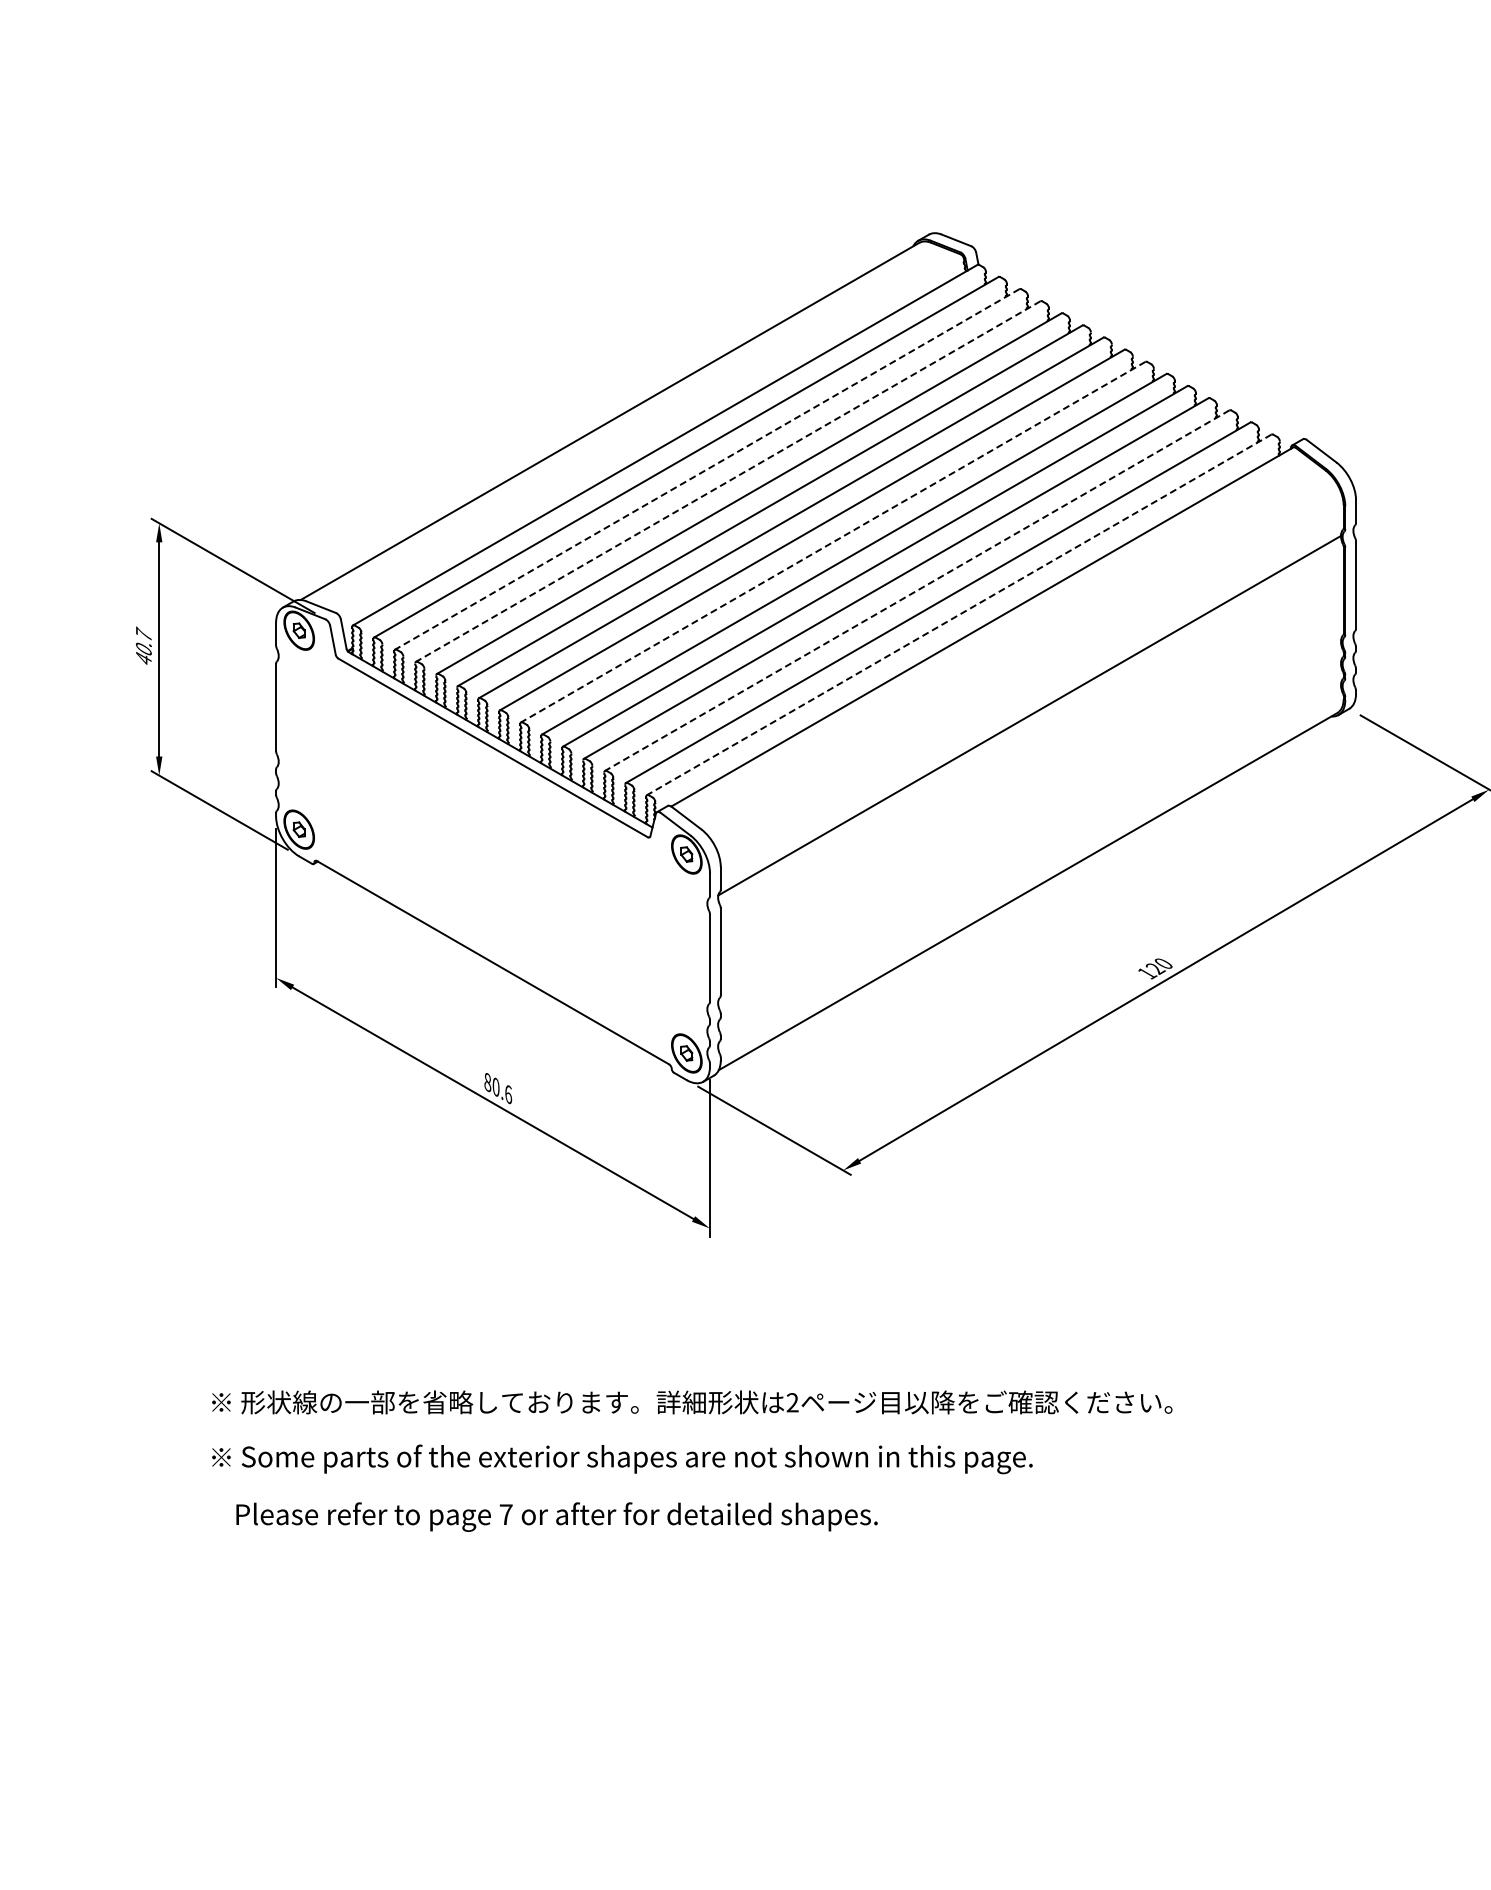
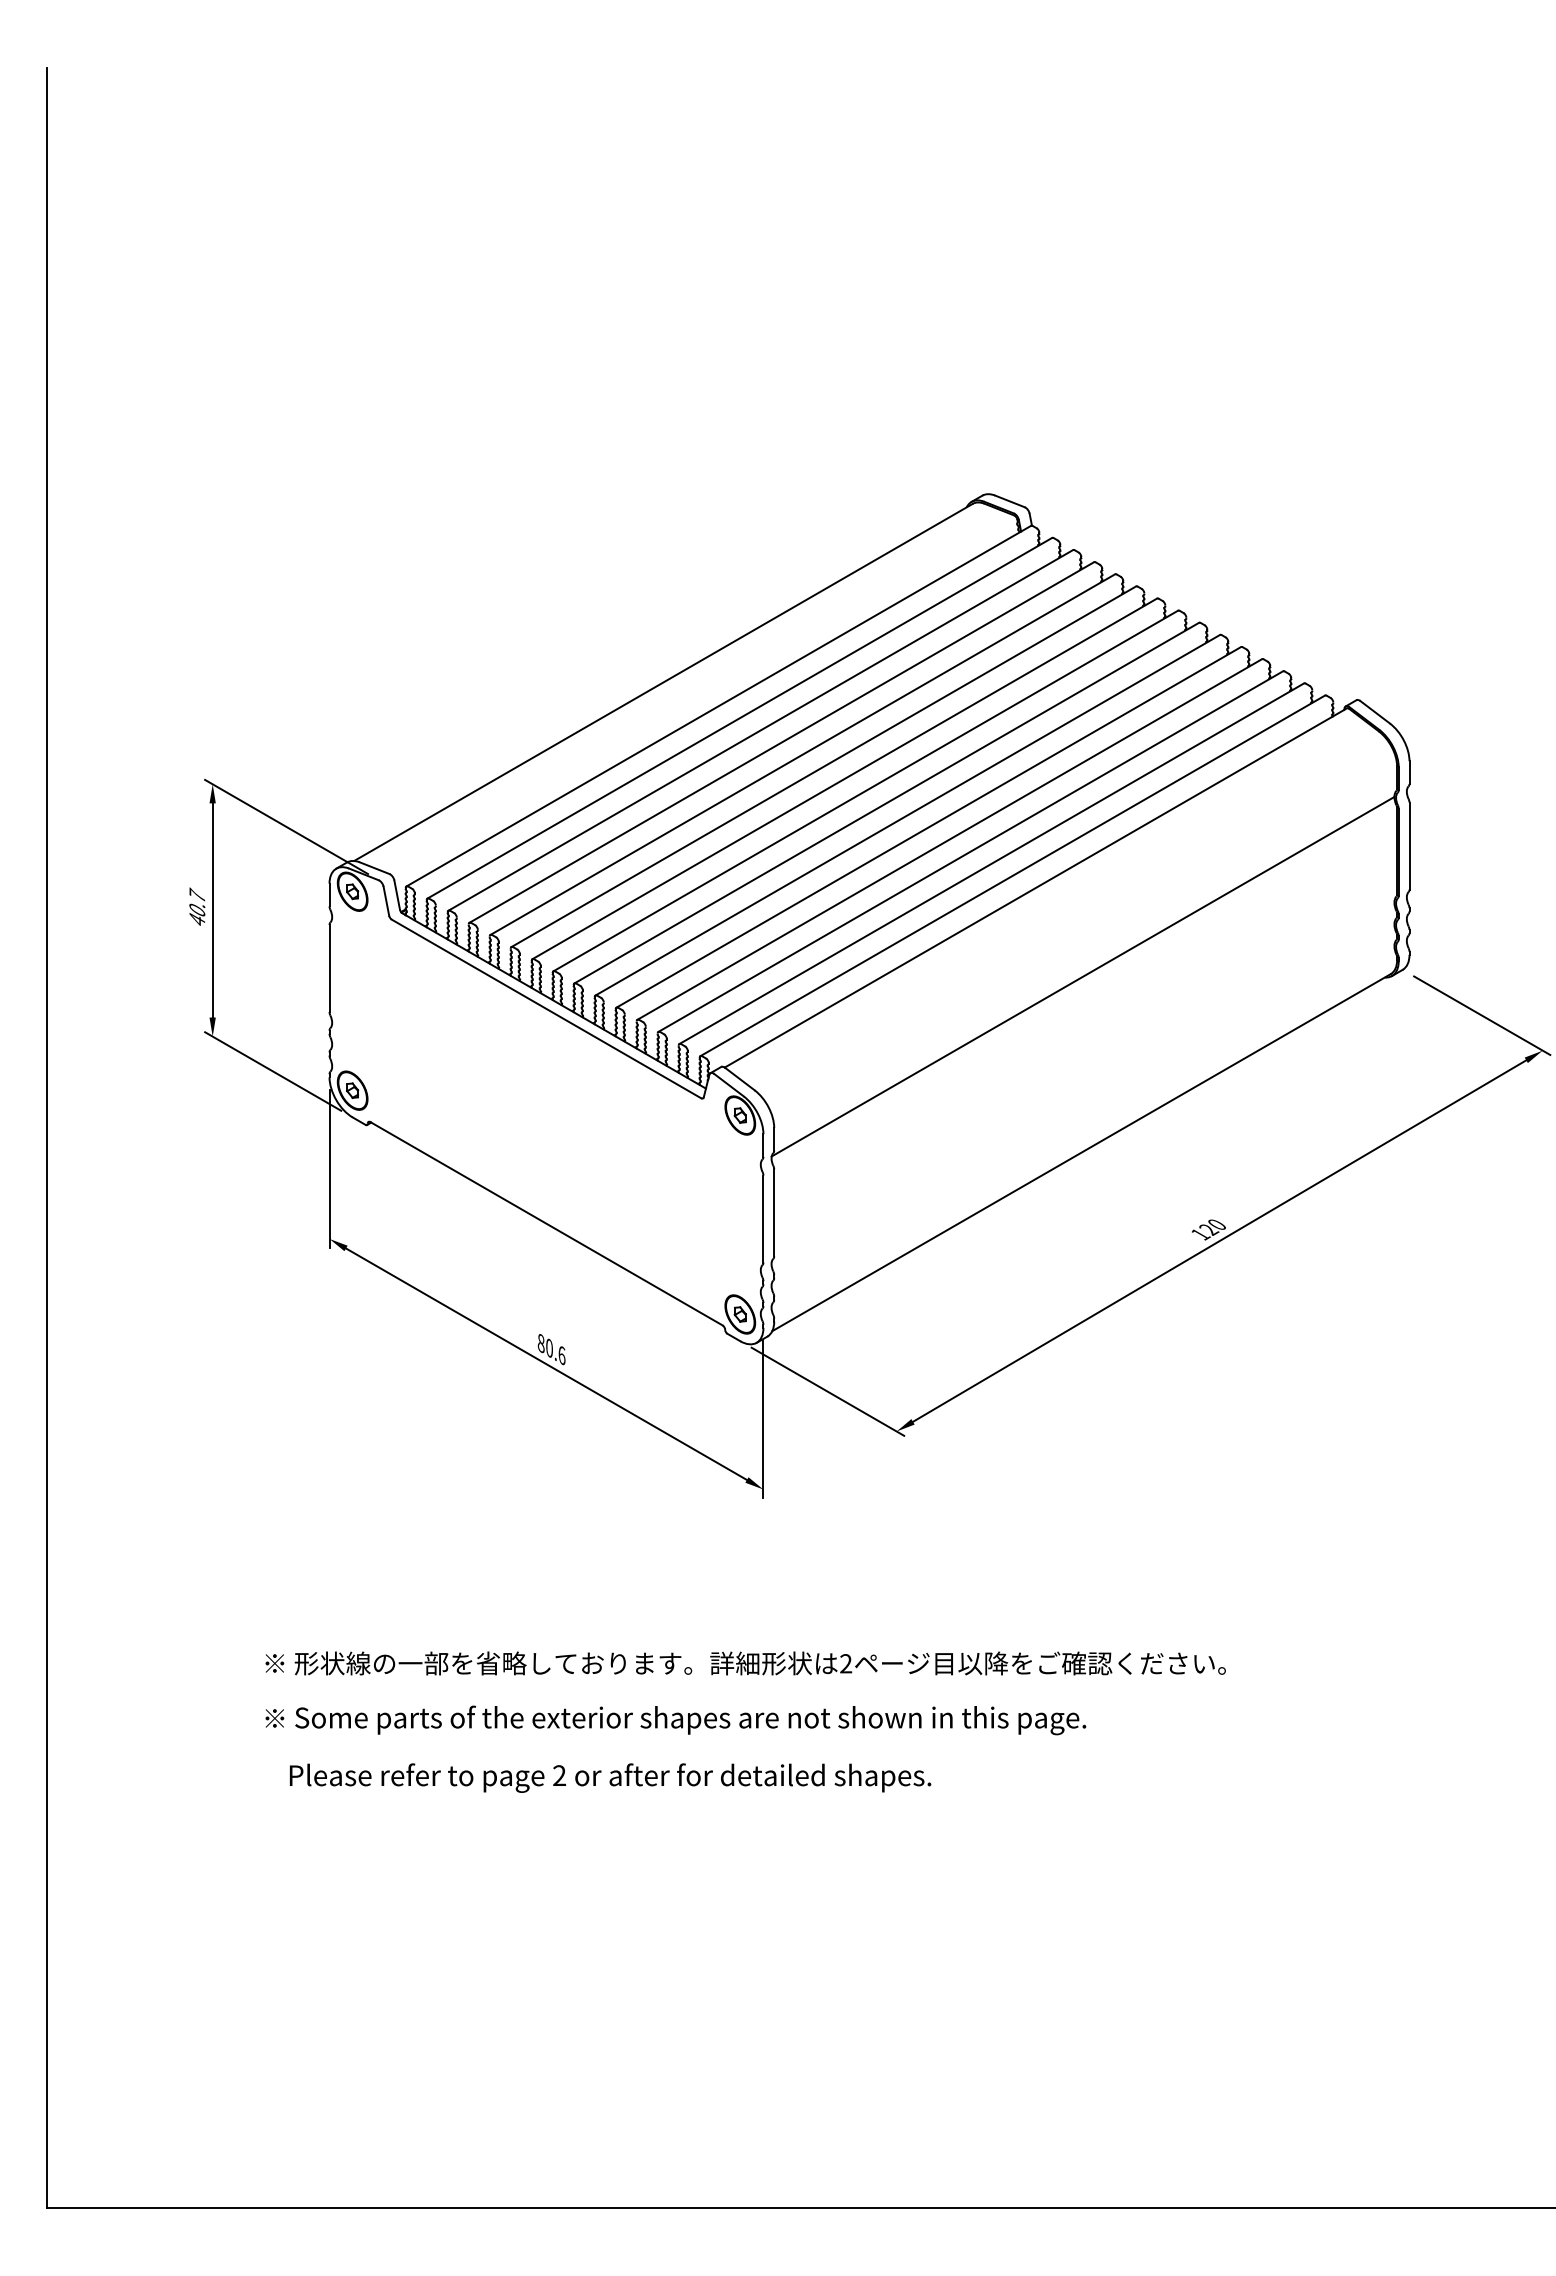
line: (707, 469) -> (760, 730), dashed -> solid
line: (728, 481) -> (781, 742), dashed -> solid
line: (833, 542) -> (886, 803), dashed -> solid
line: (917, 590) -> (970, 851), dashed -> solid
line: (959, 614) -> (1012, 875), dashed -> solid
text: (506, 1514) -> (559, 1775), 7 -> 2

